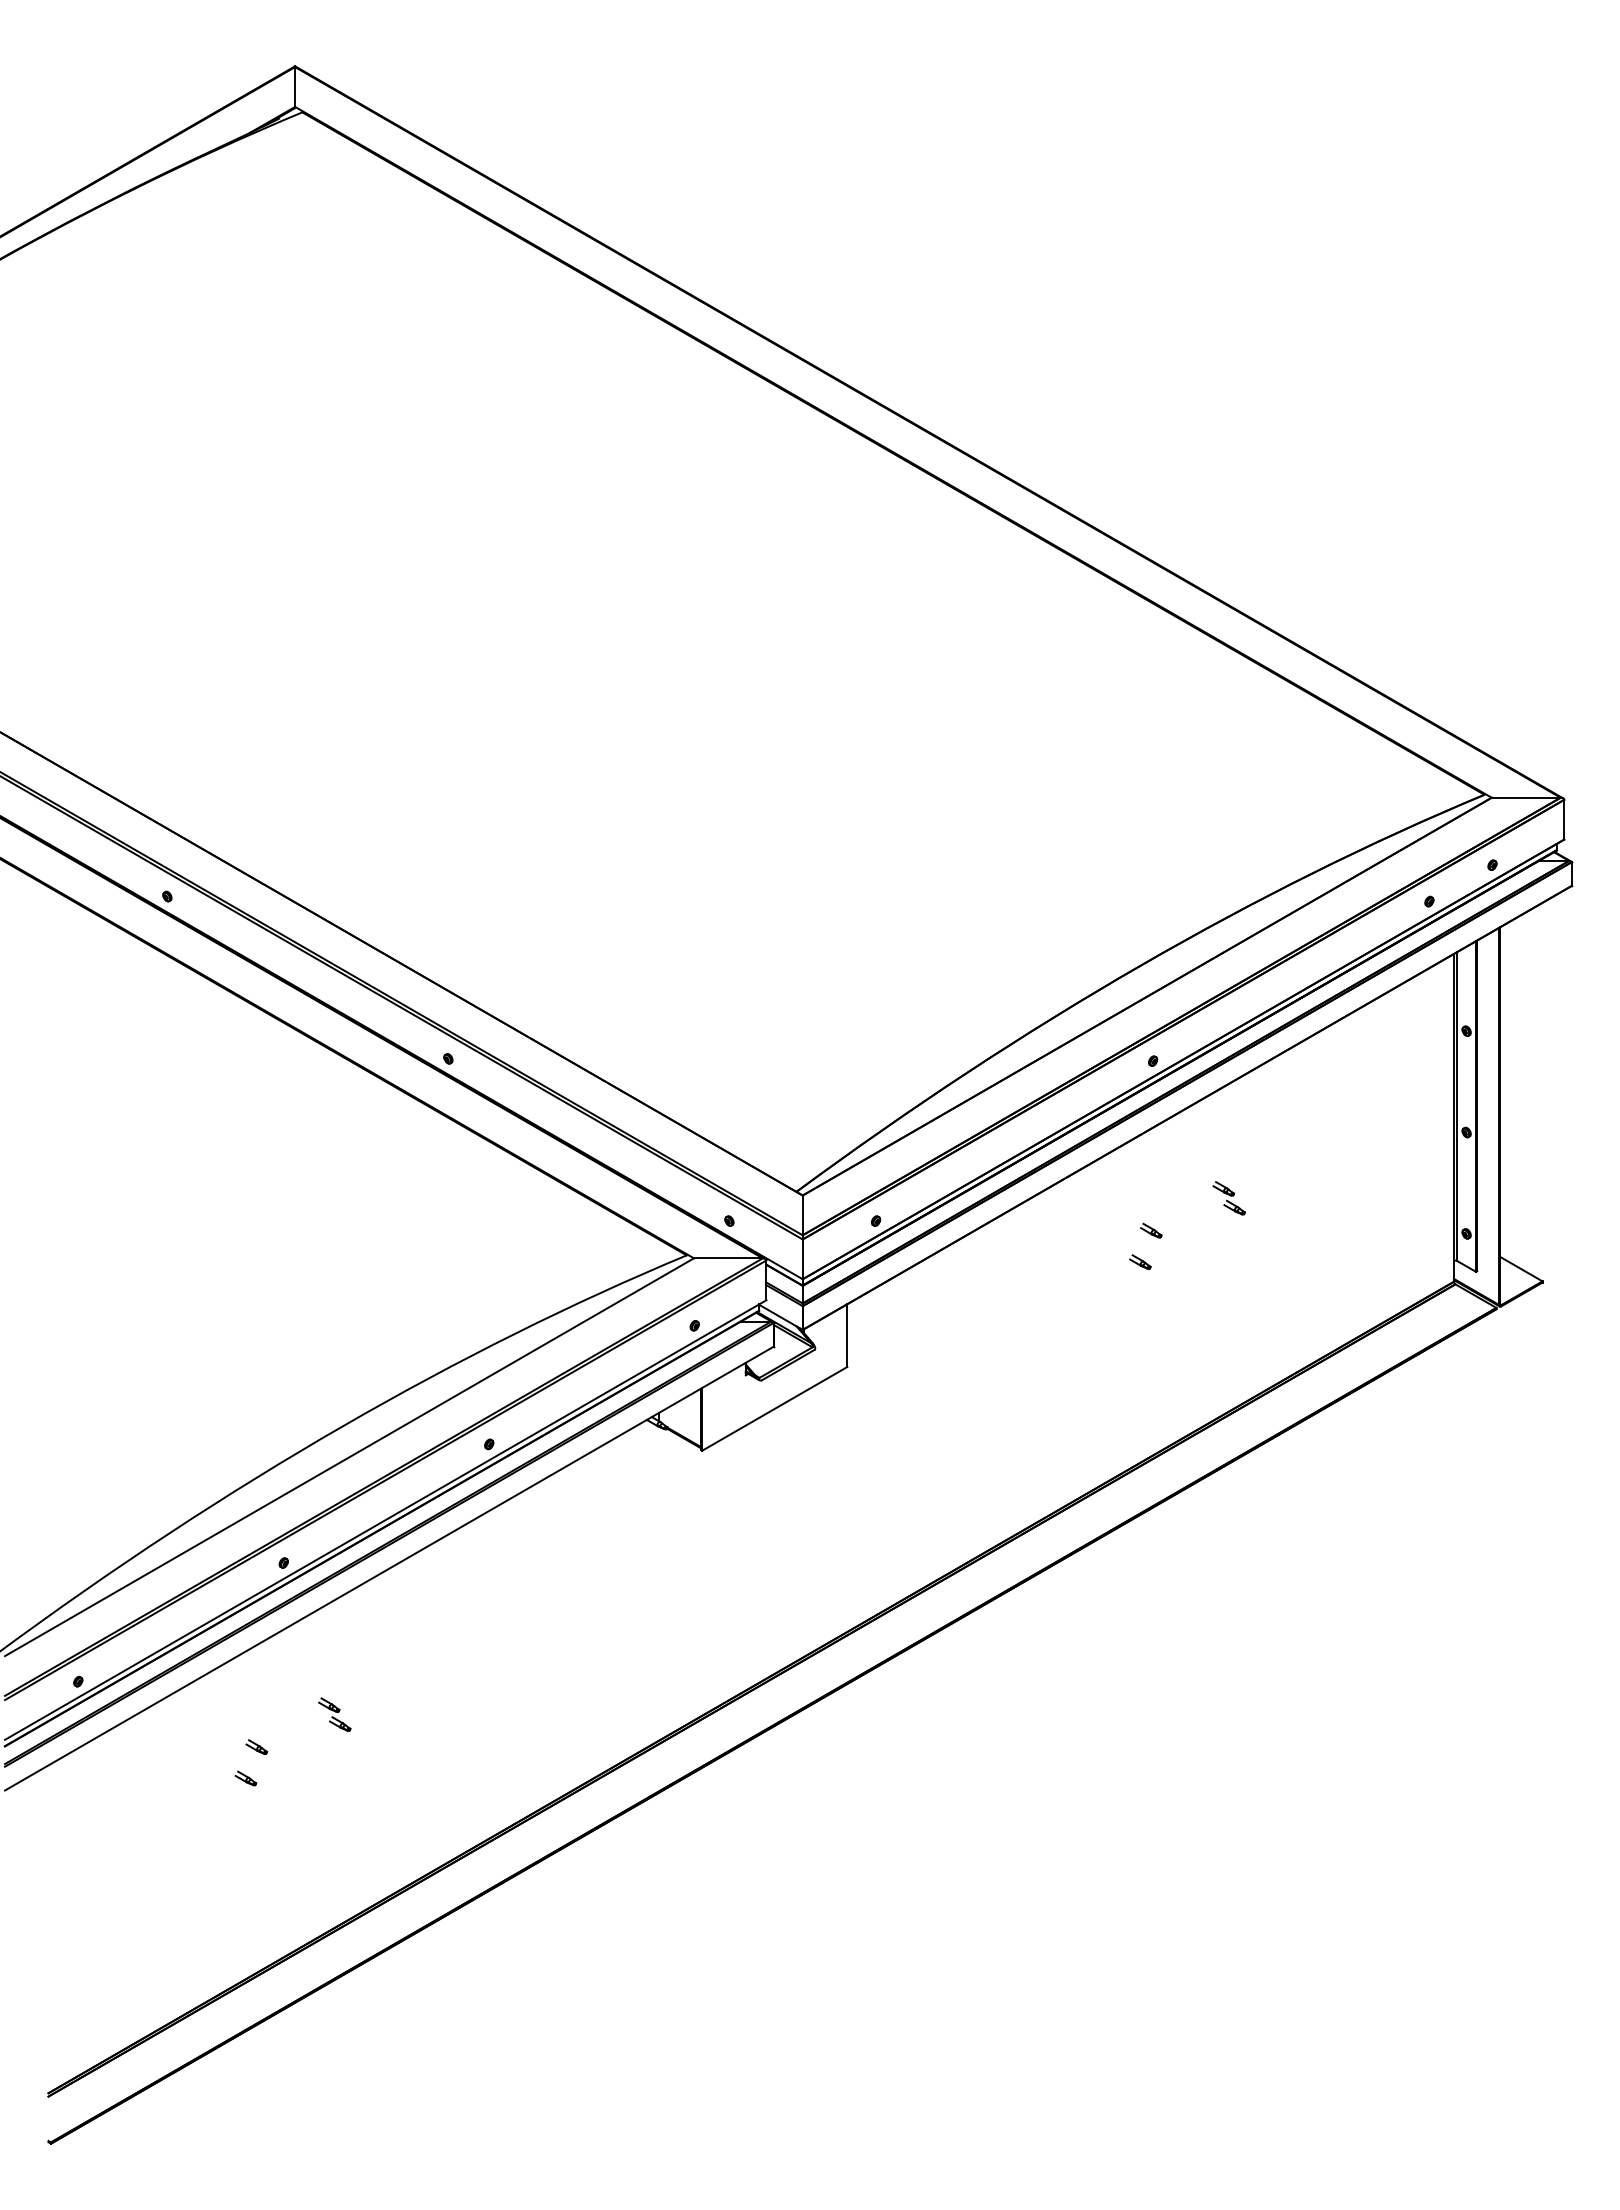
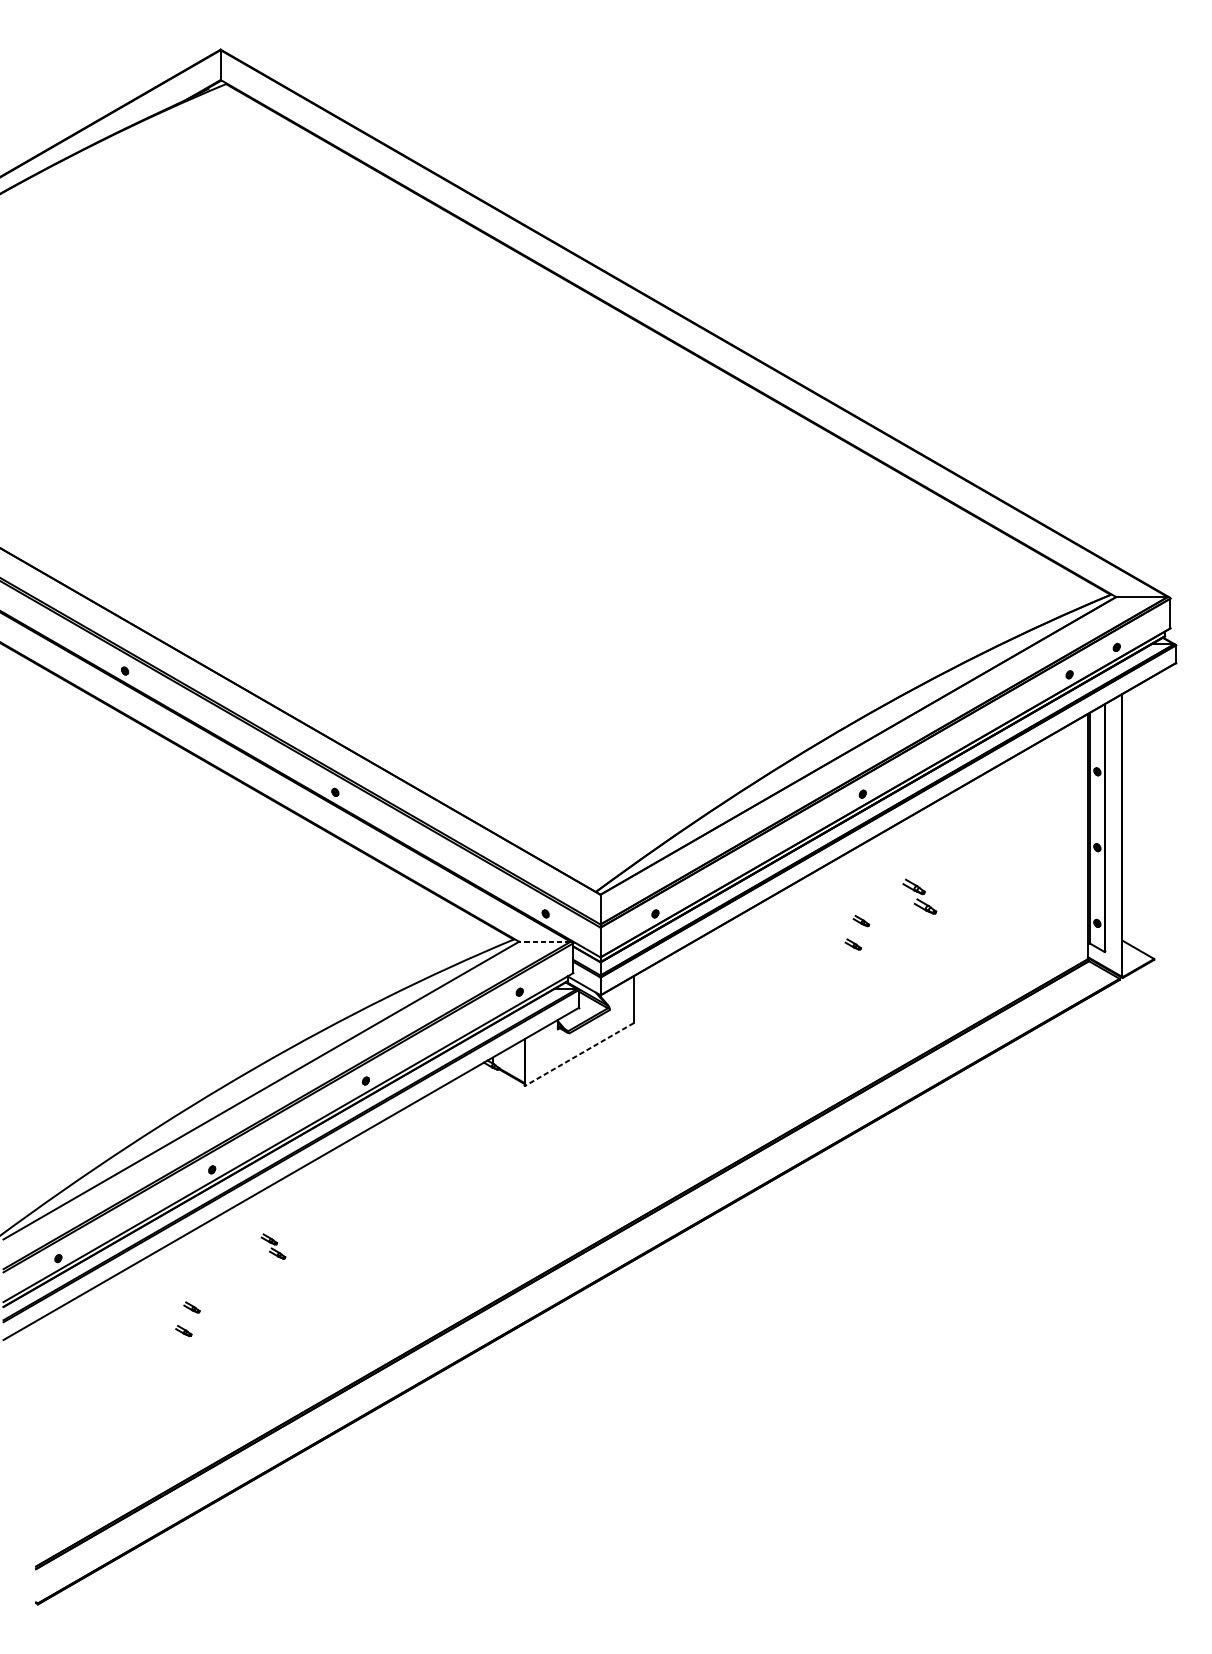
part: (1228, 1198) -> (919, 896), size x1.4
line: (727, 1258) -> (544, 941), solid -> dashed
line: (774, 1408) -> (579, 1054), solid -> dashed
part: (334, 1714) -> (273, 1246), moved

